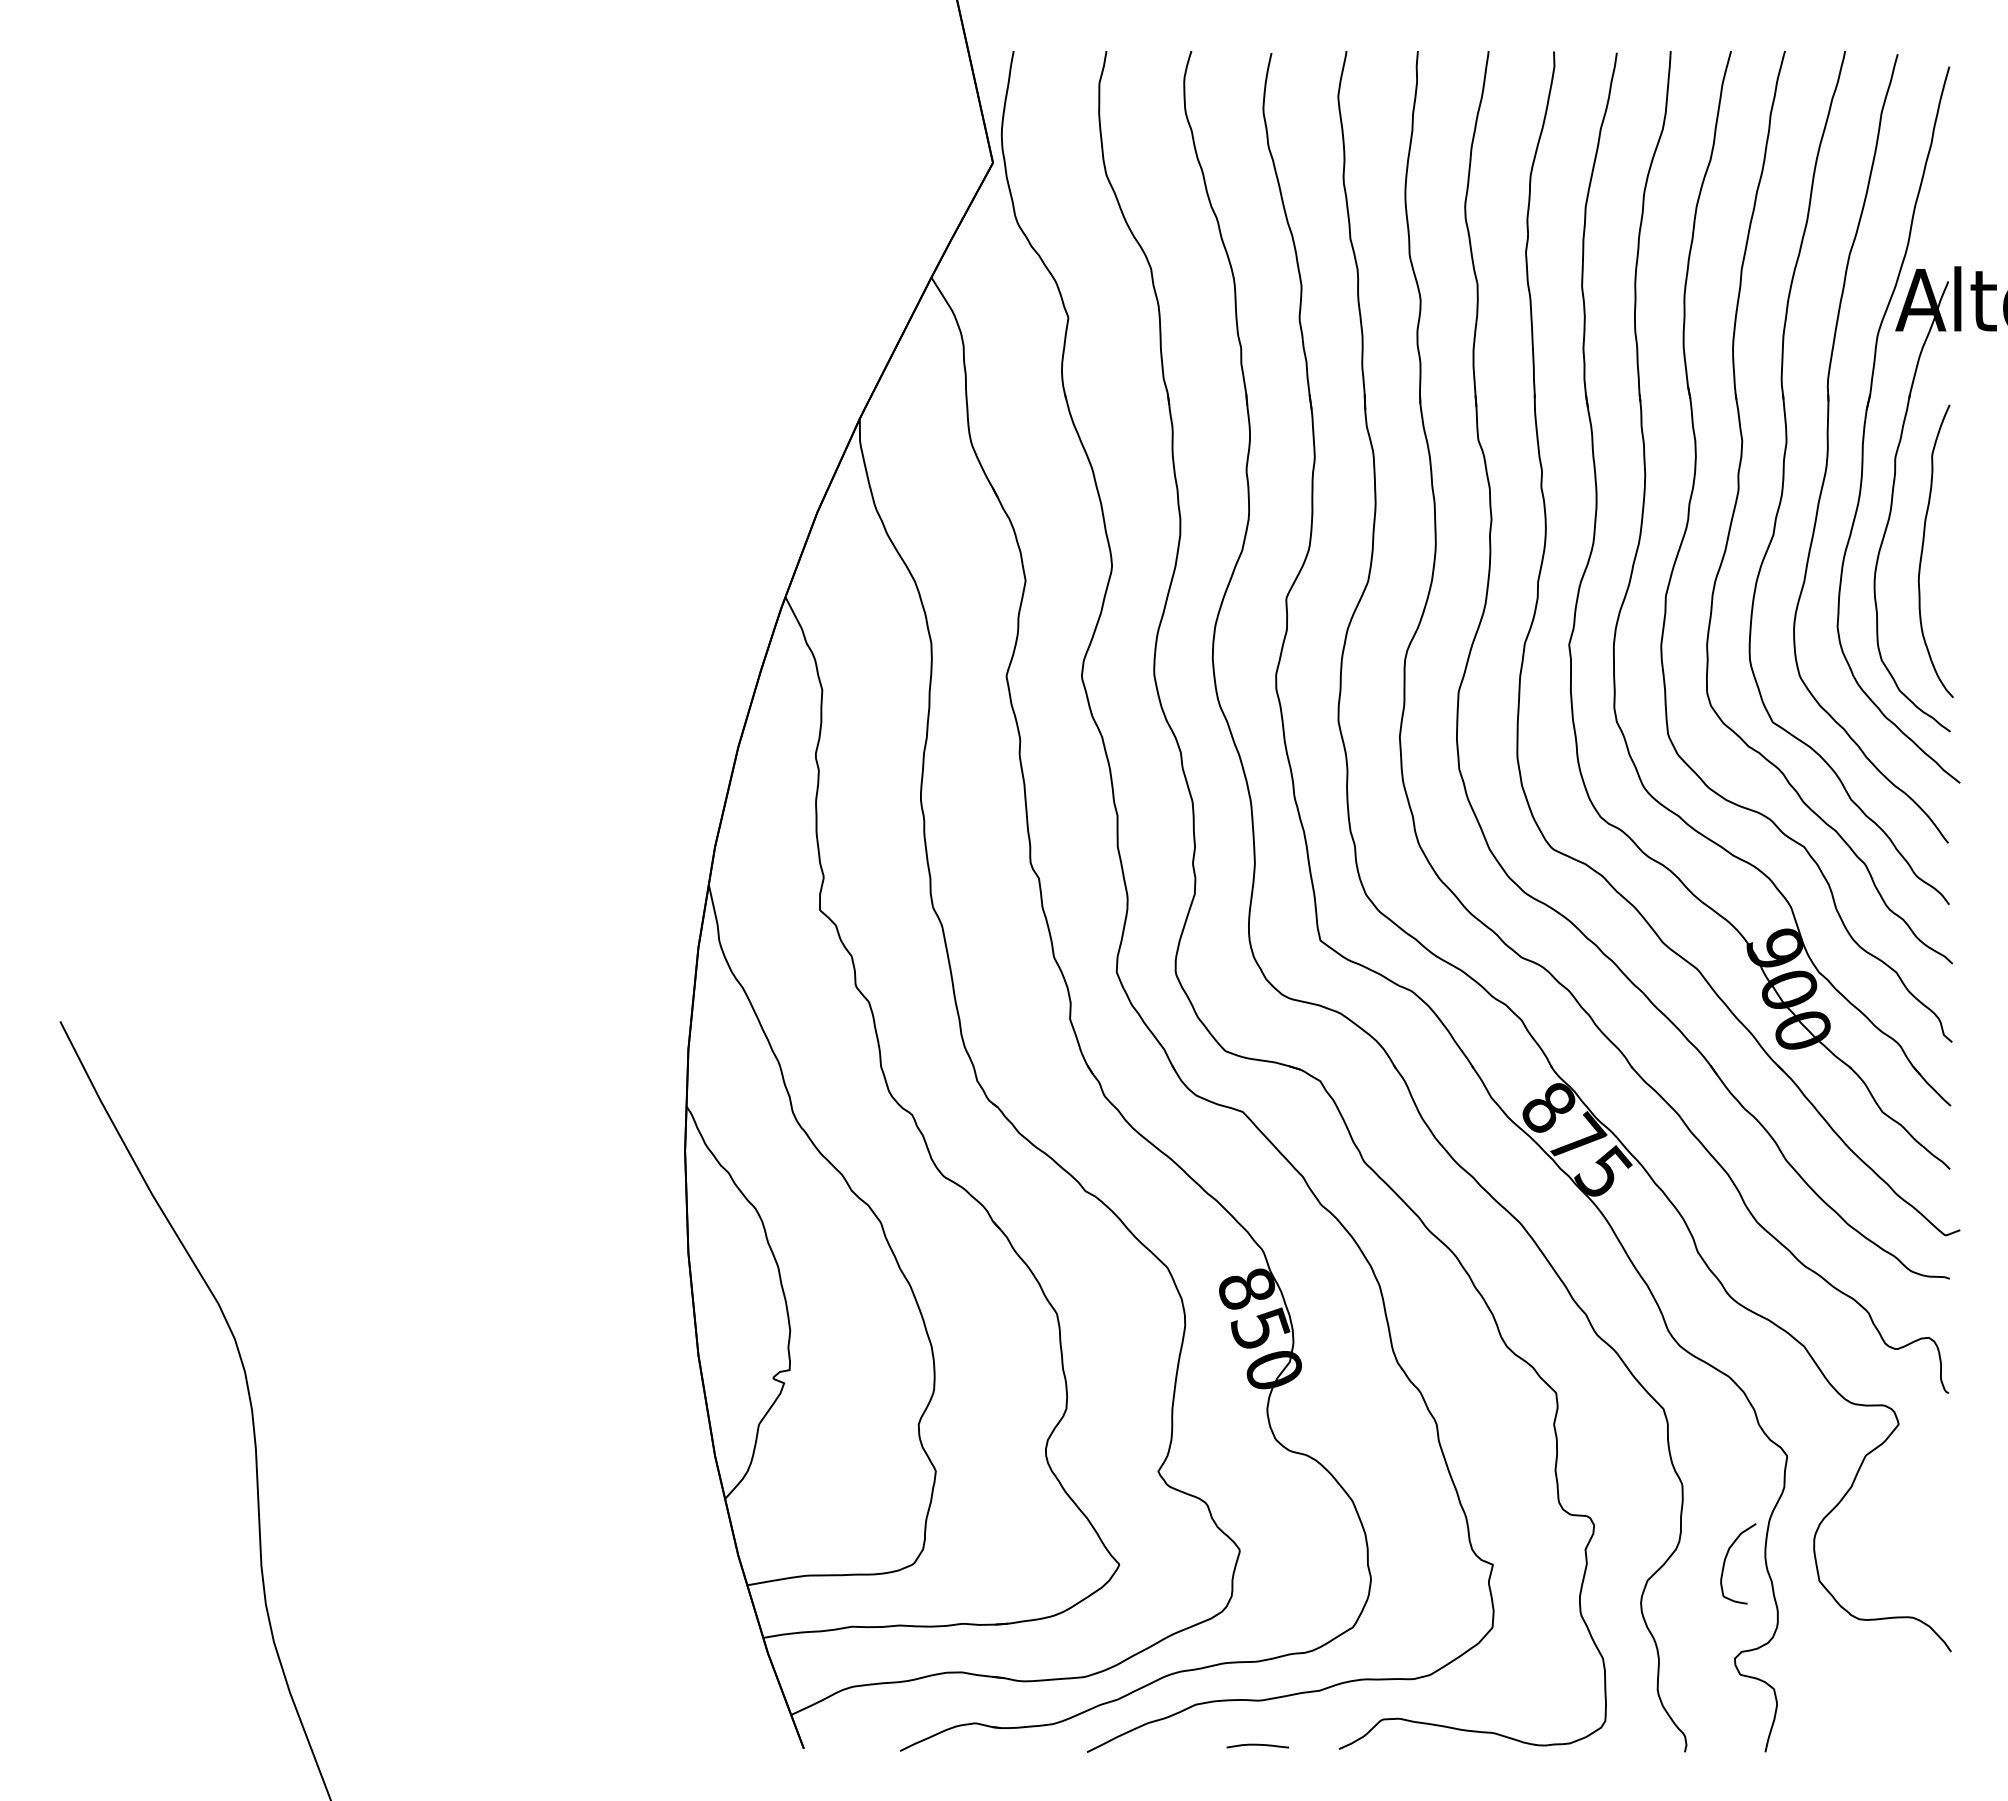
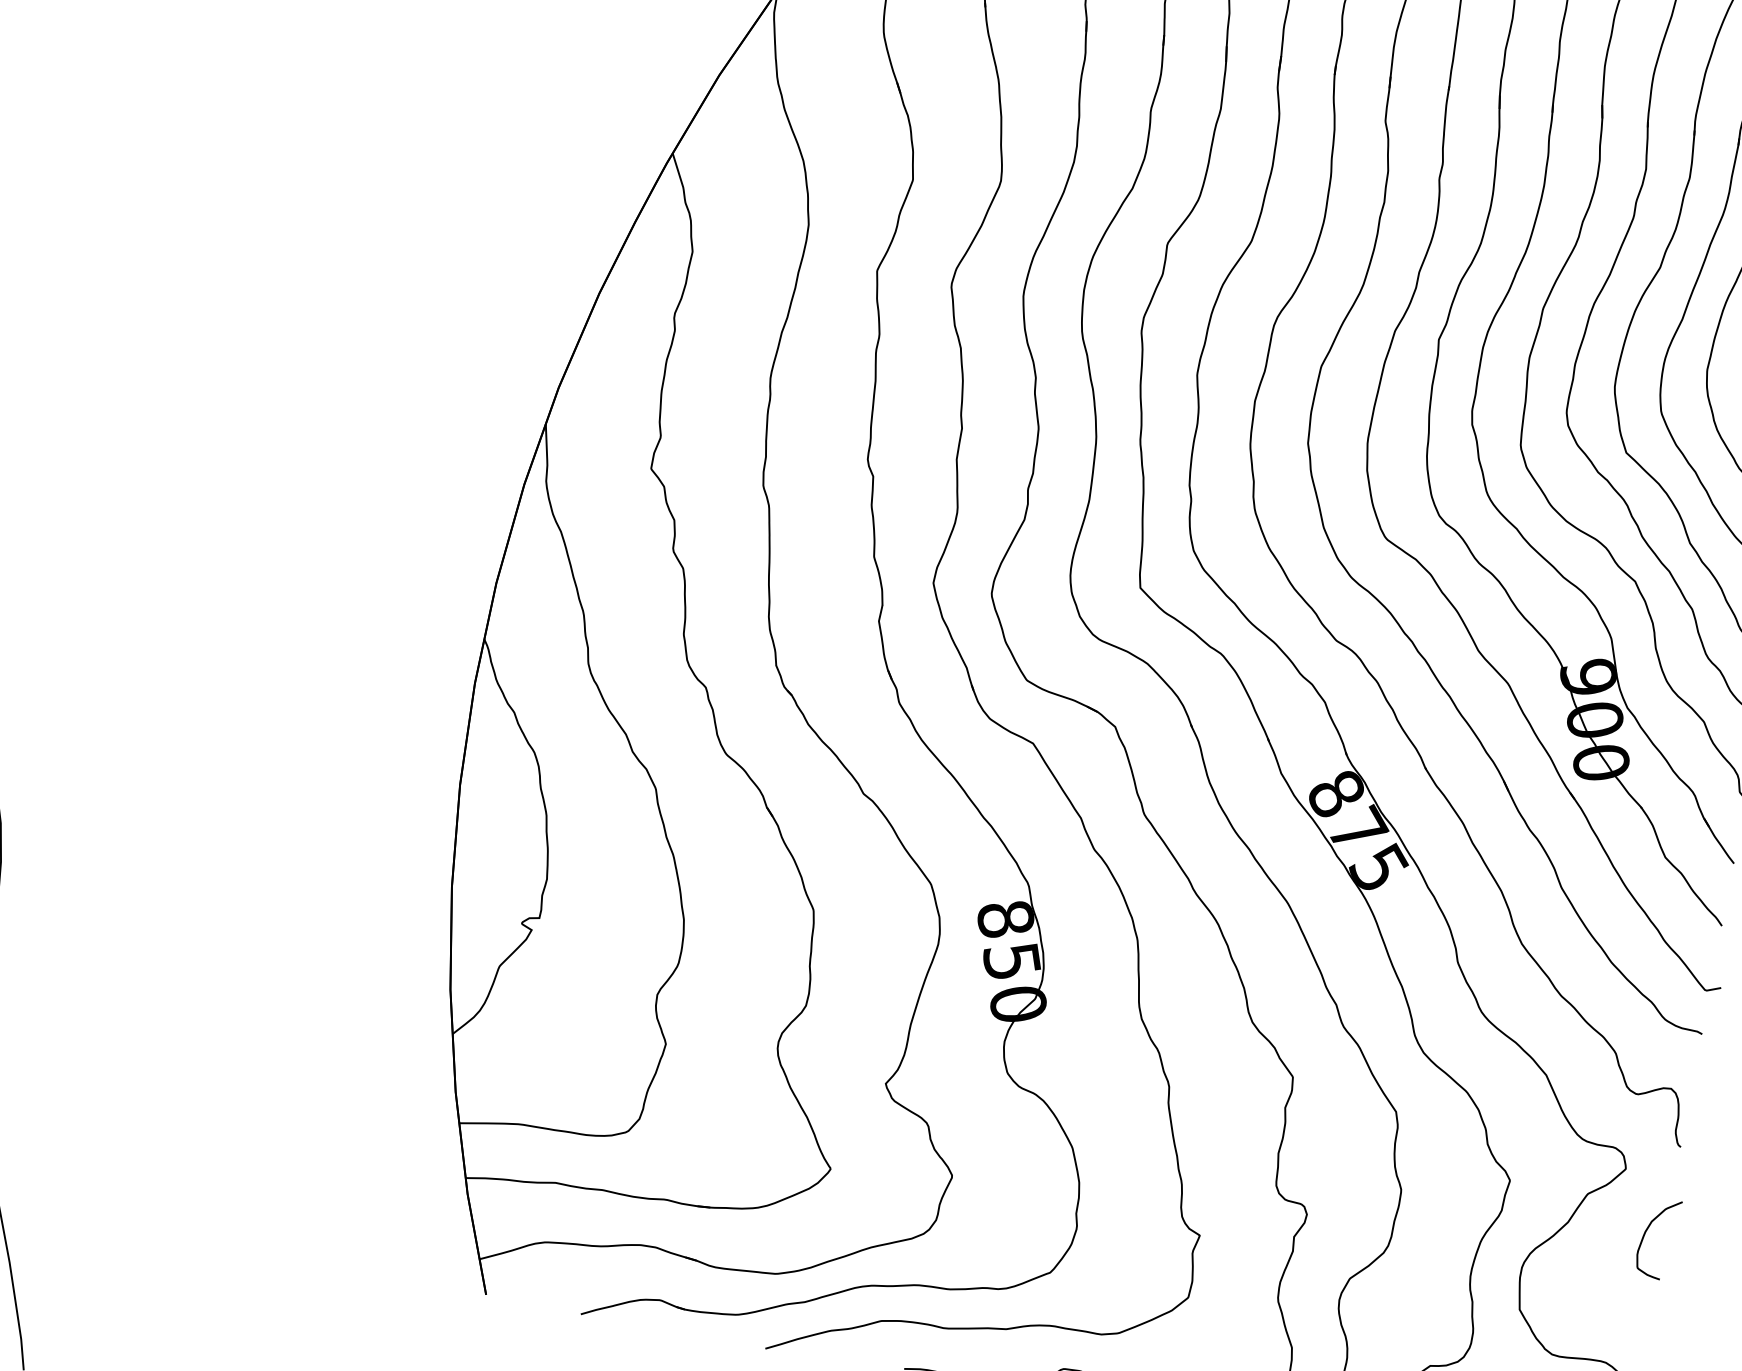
curve: (1726, 1558) -> (1647, 1231), moved

